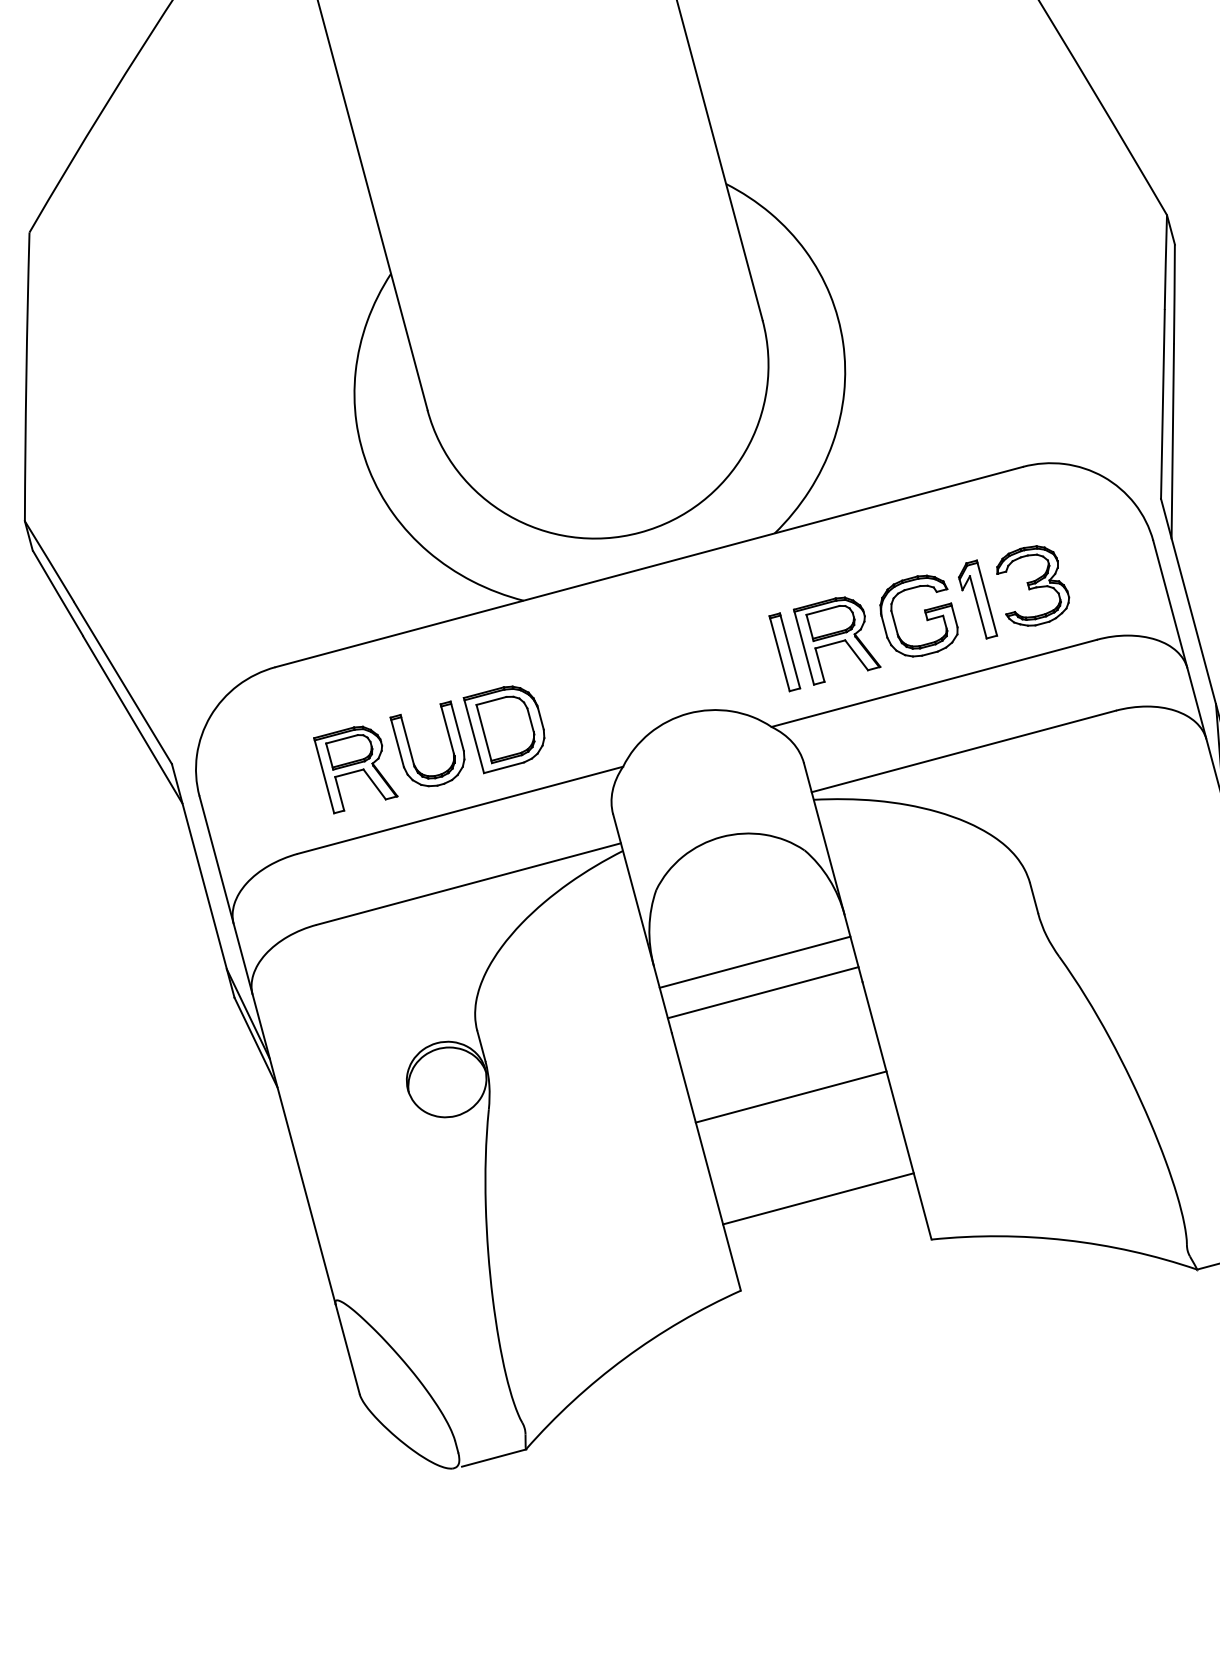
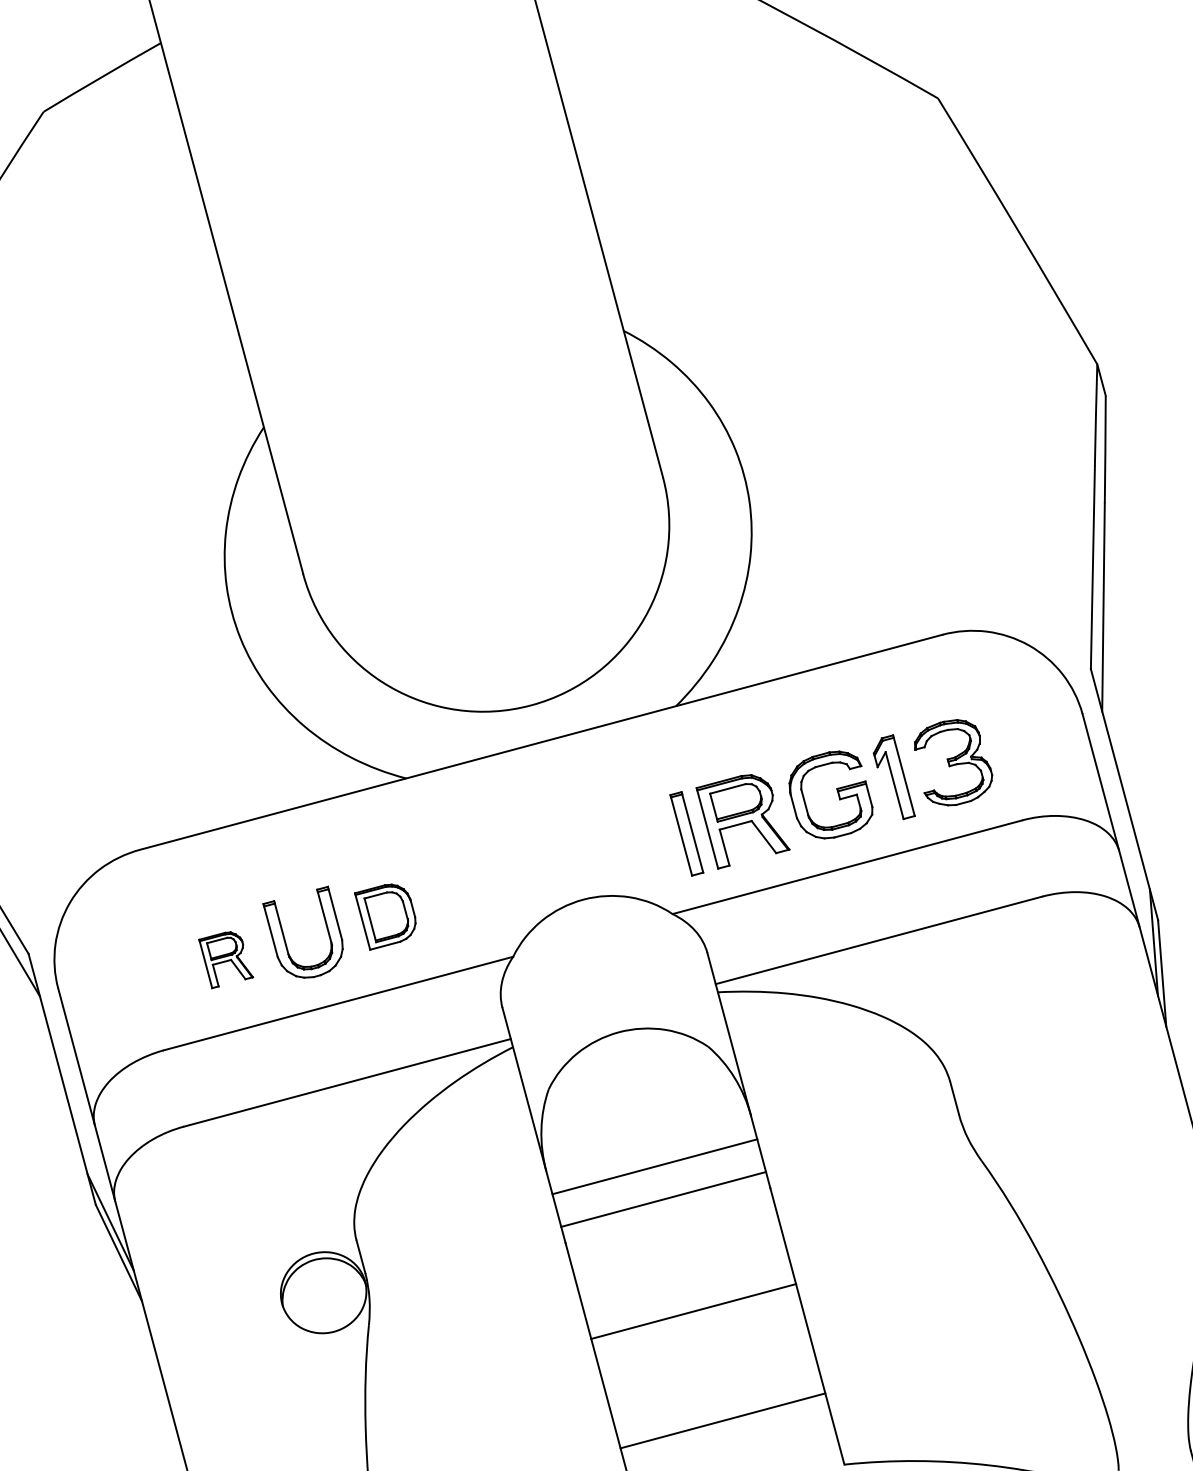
part: (503, 729) -> (384, 916), size x0.7
part: (355, 769) -> (225, 959), size x0.6

